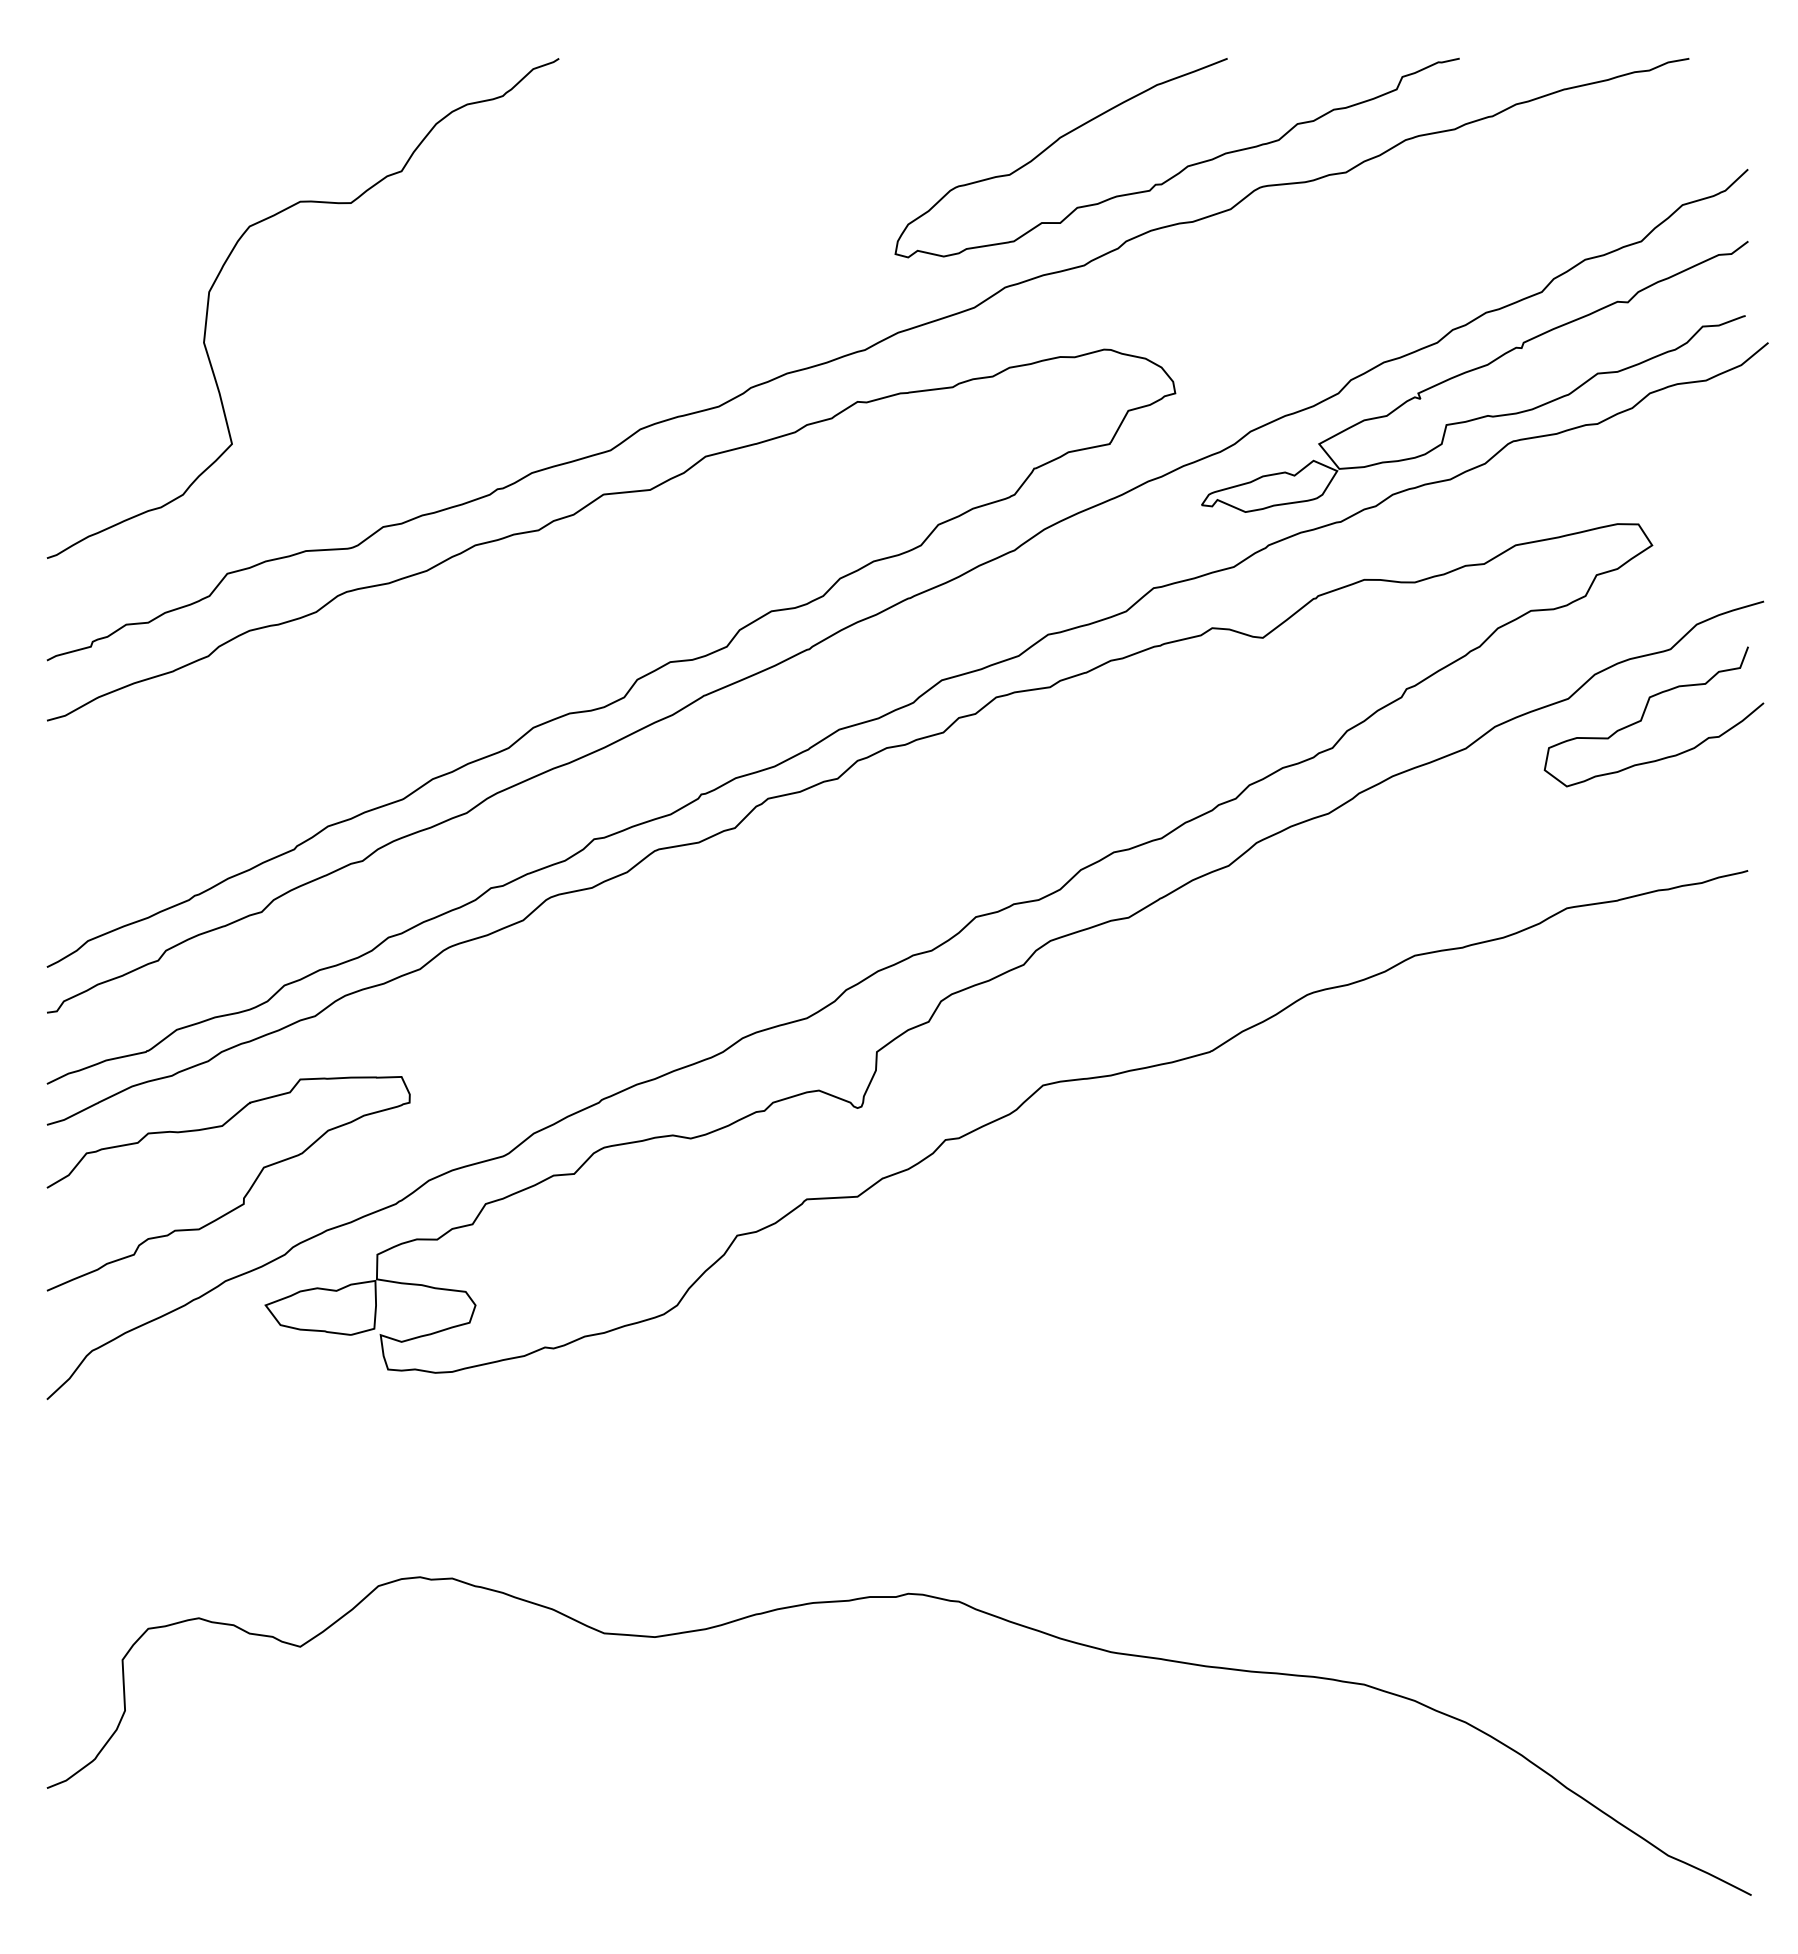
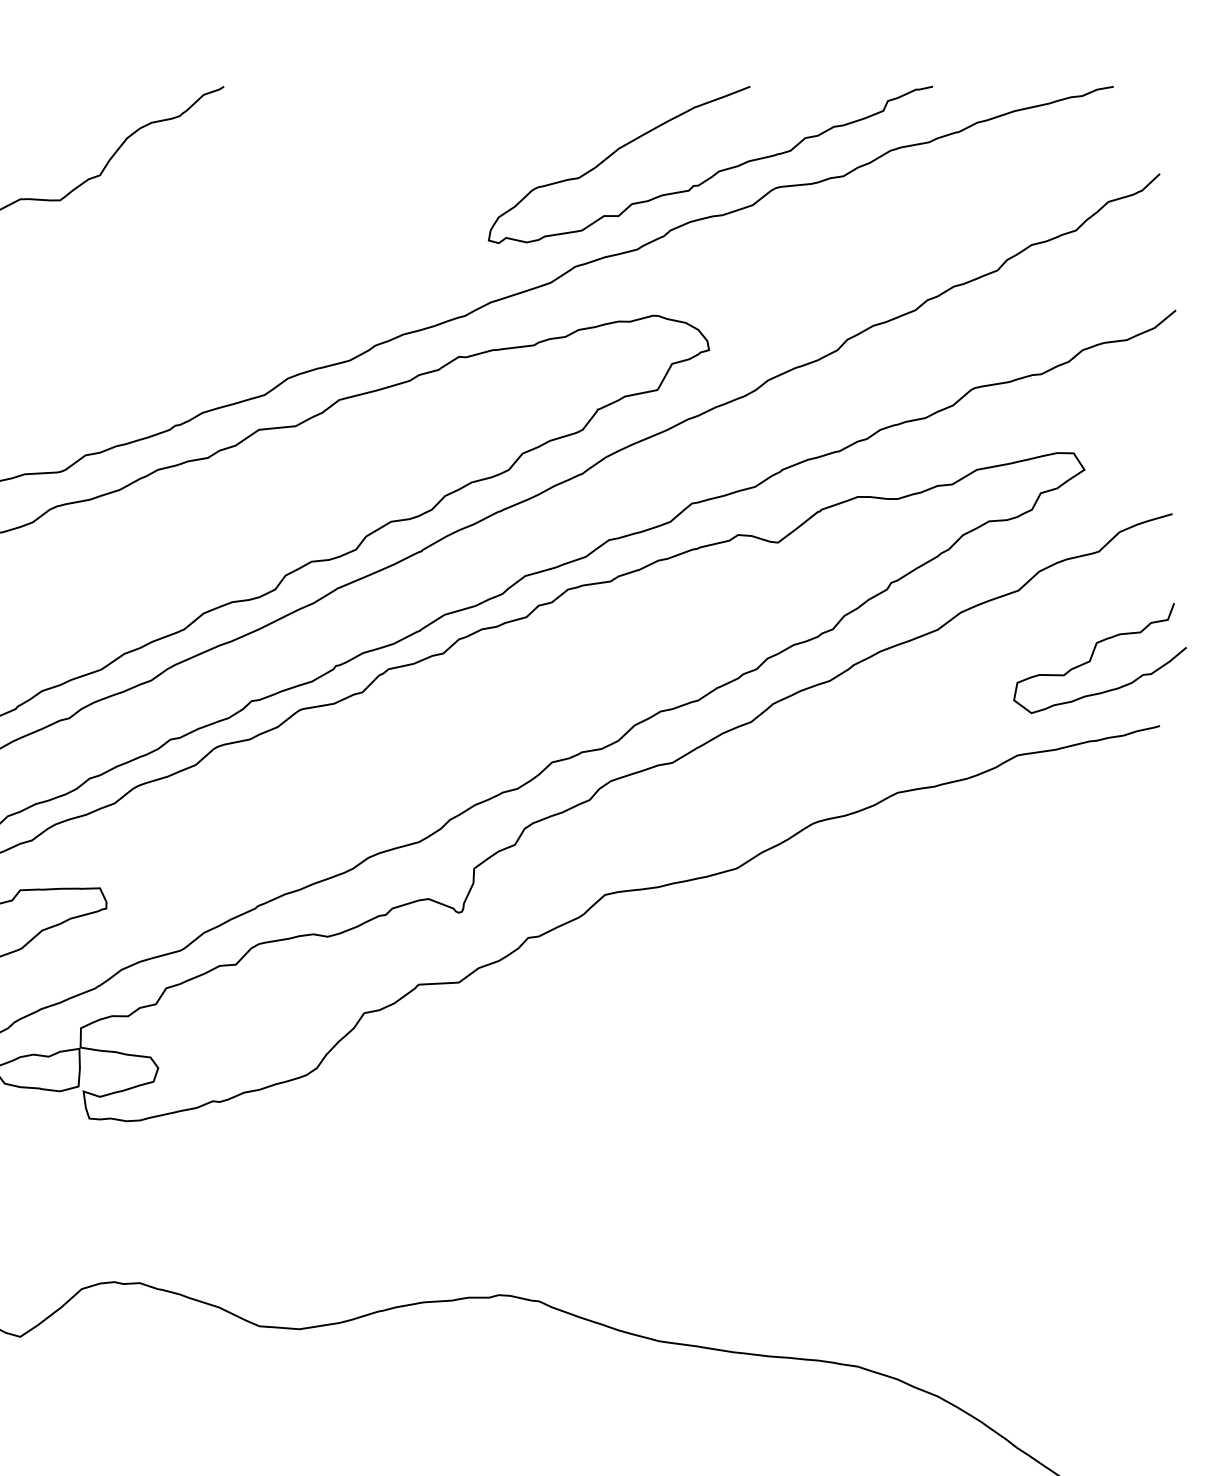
part: (1474, 376) -> (944, 336), removed
curve: (1644, 714) -> (1092, 656), moved

